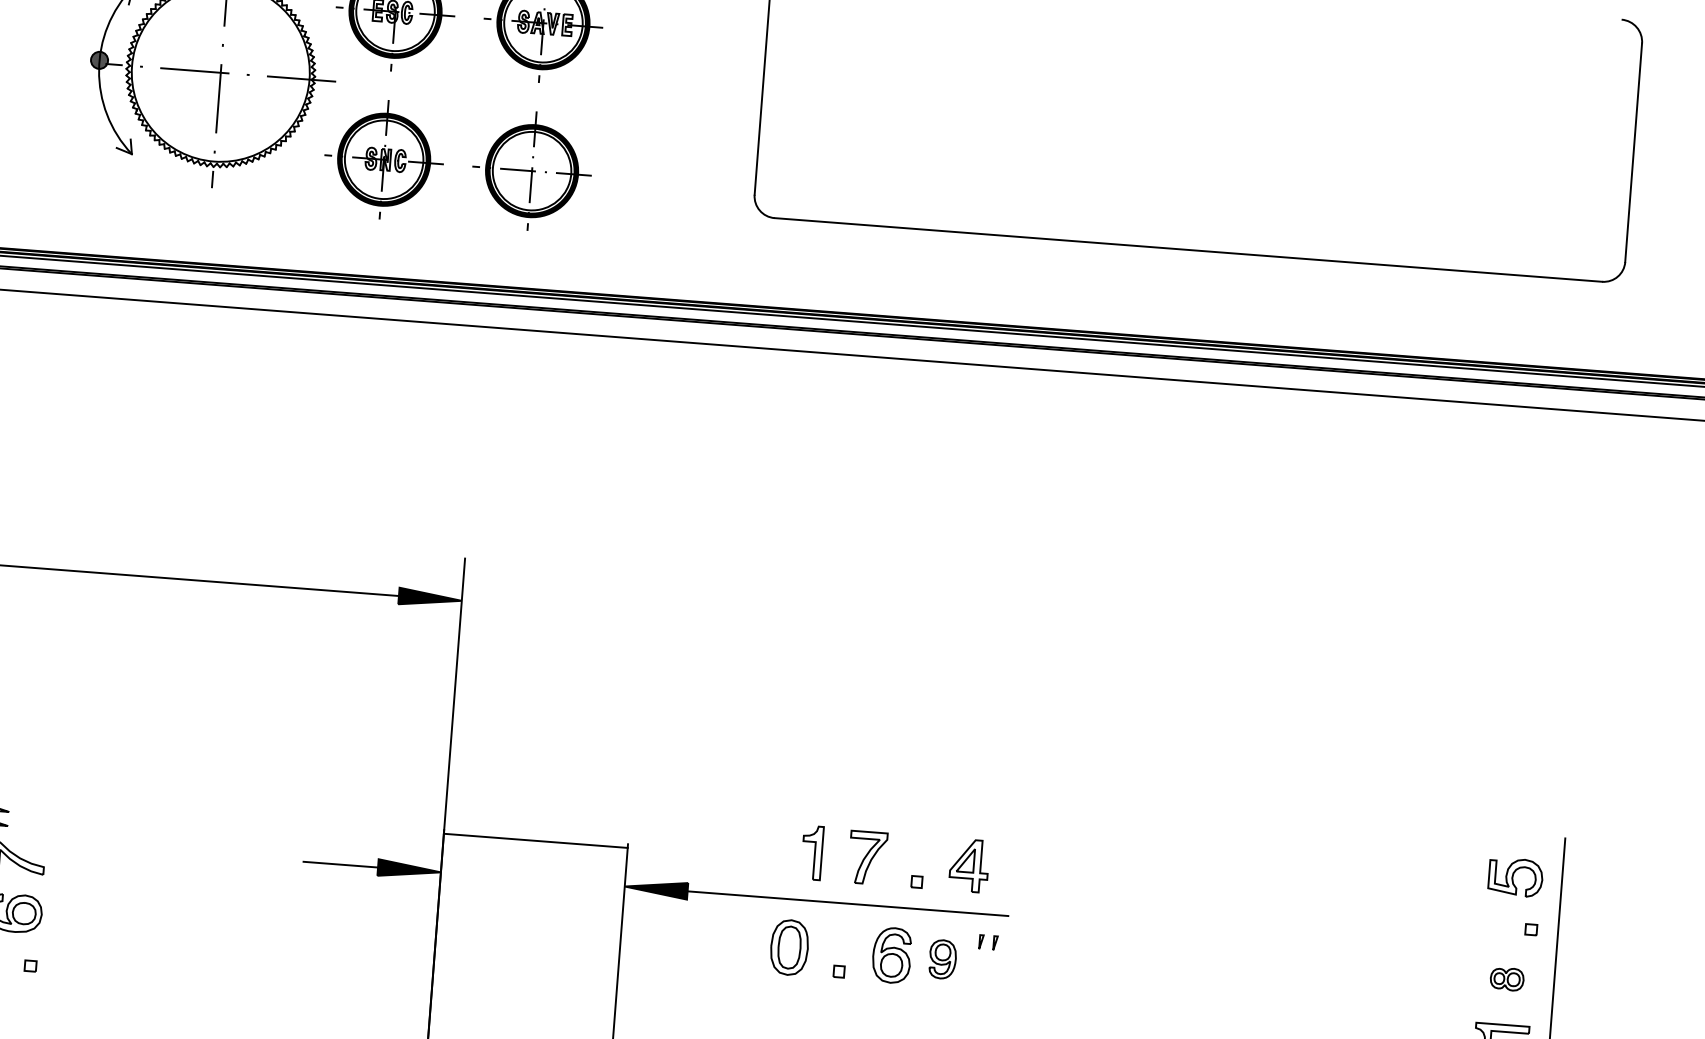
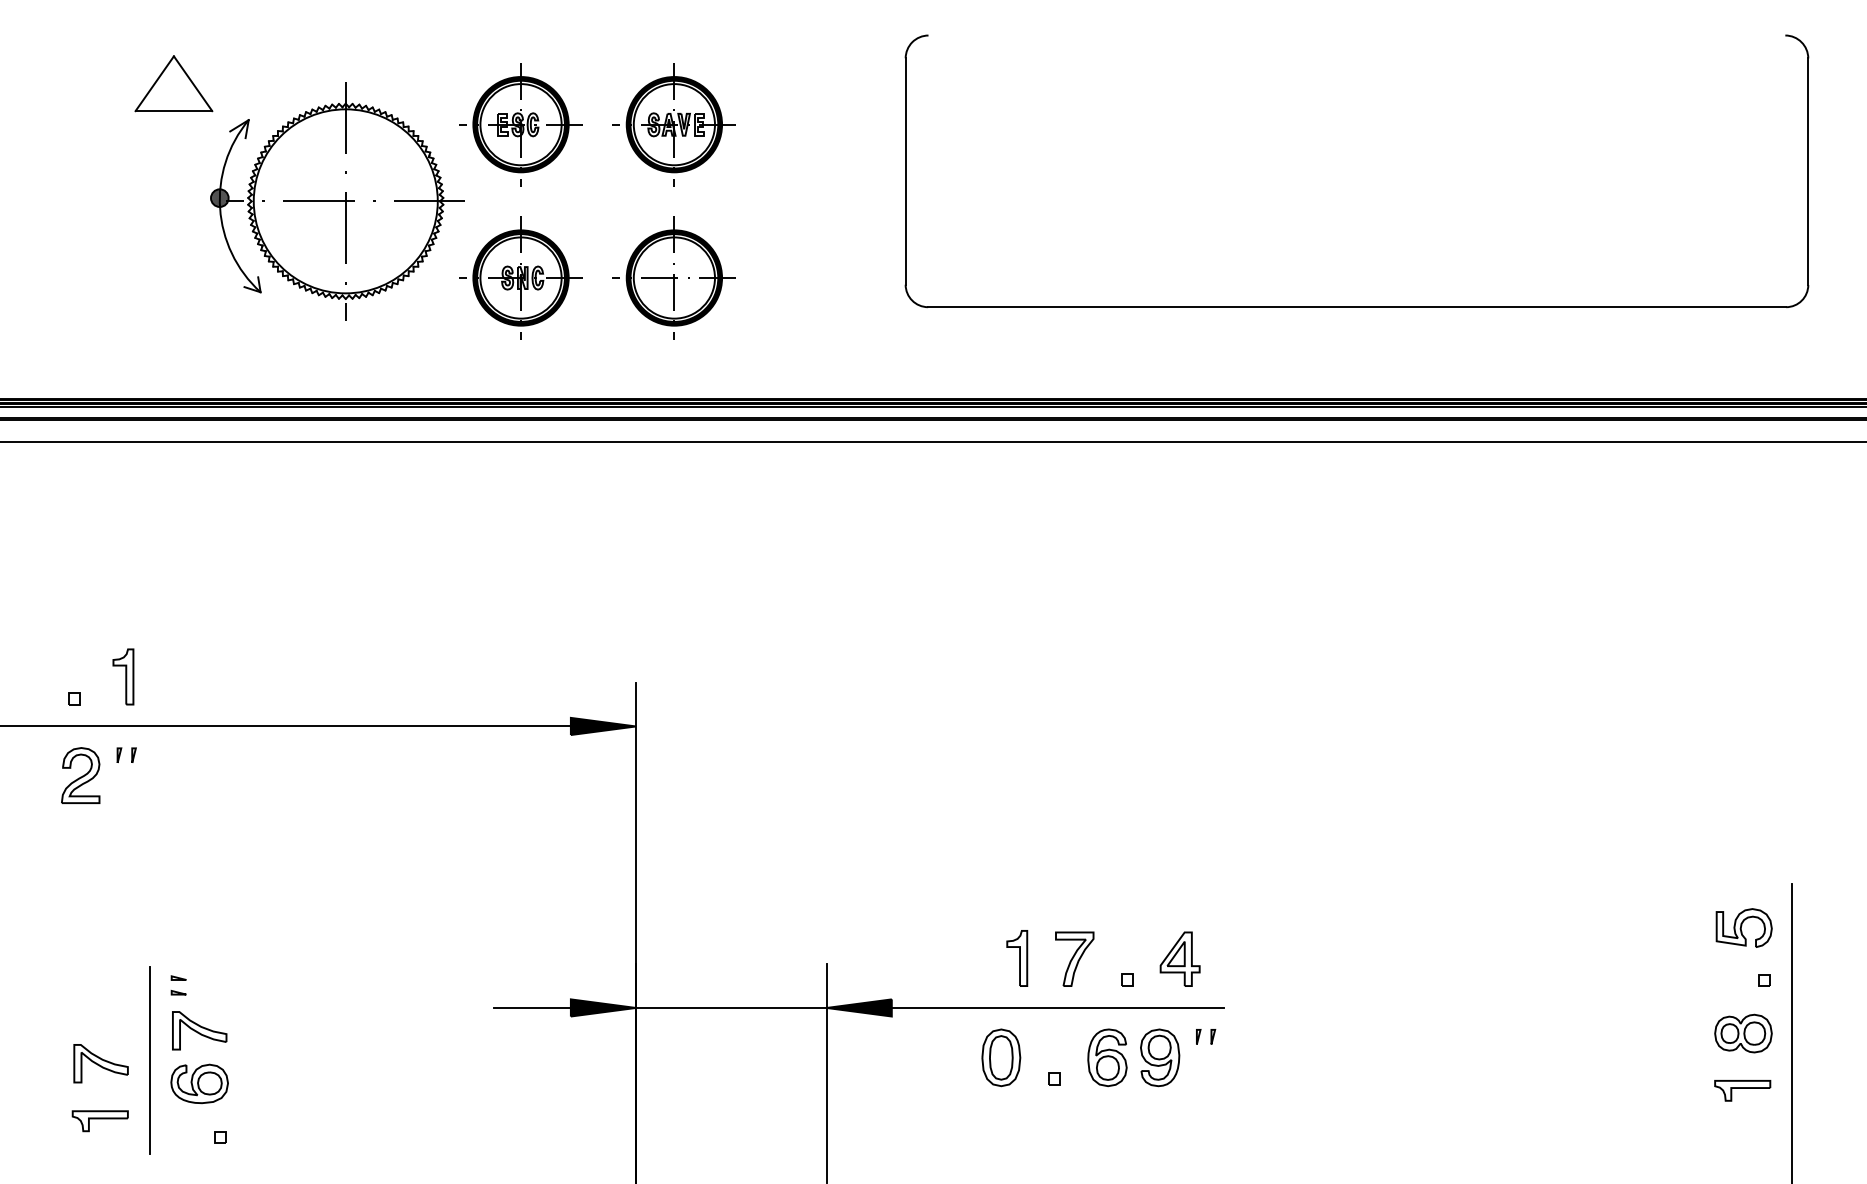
line: (535, 840) -> (731, 1007), moved
part: (943, 959) -> (1160, 1057), size x1.43
part: (1507, 979) -> (1743, 1033), size x1.67

